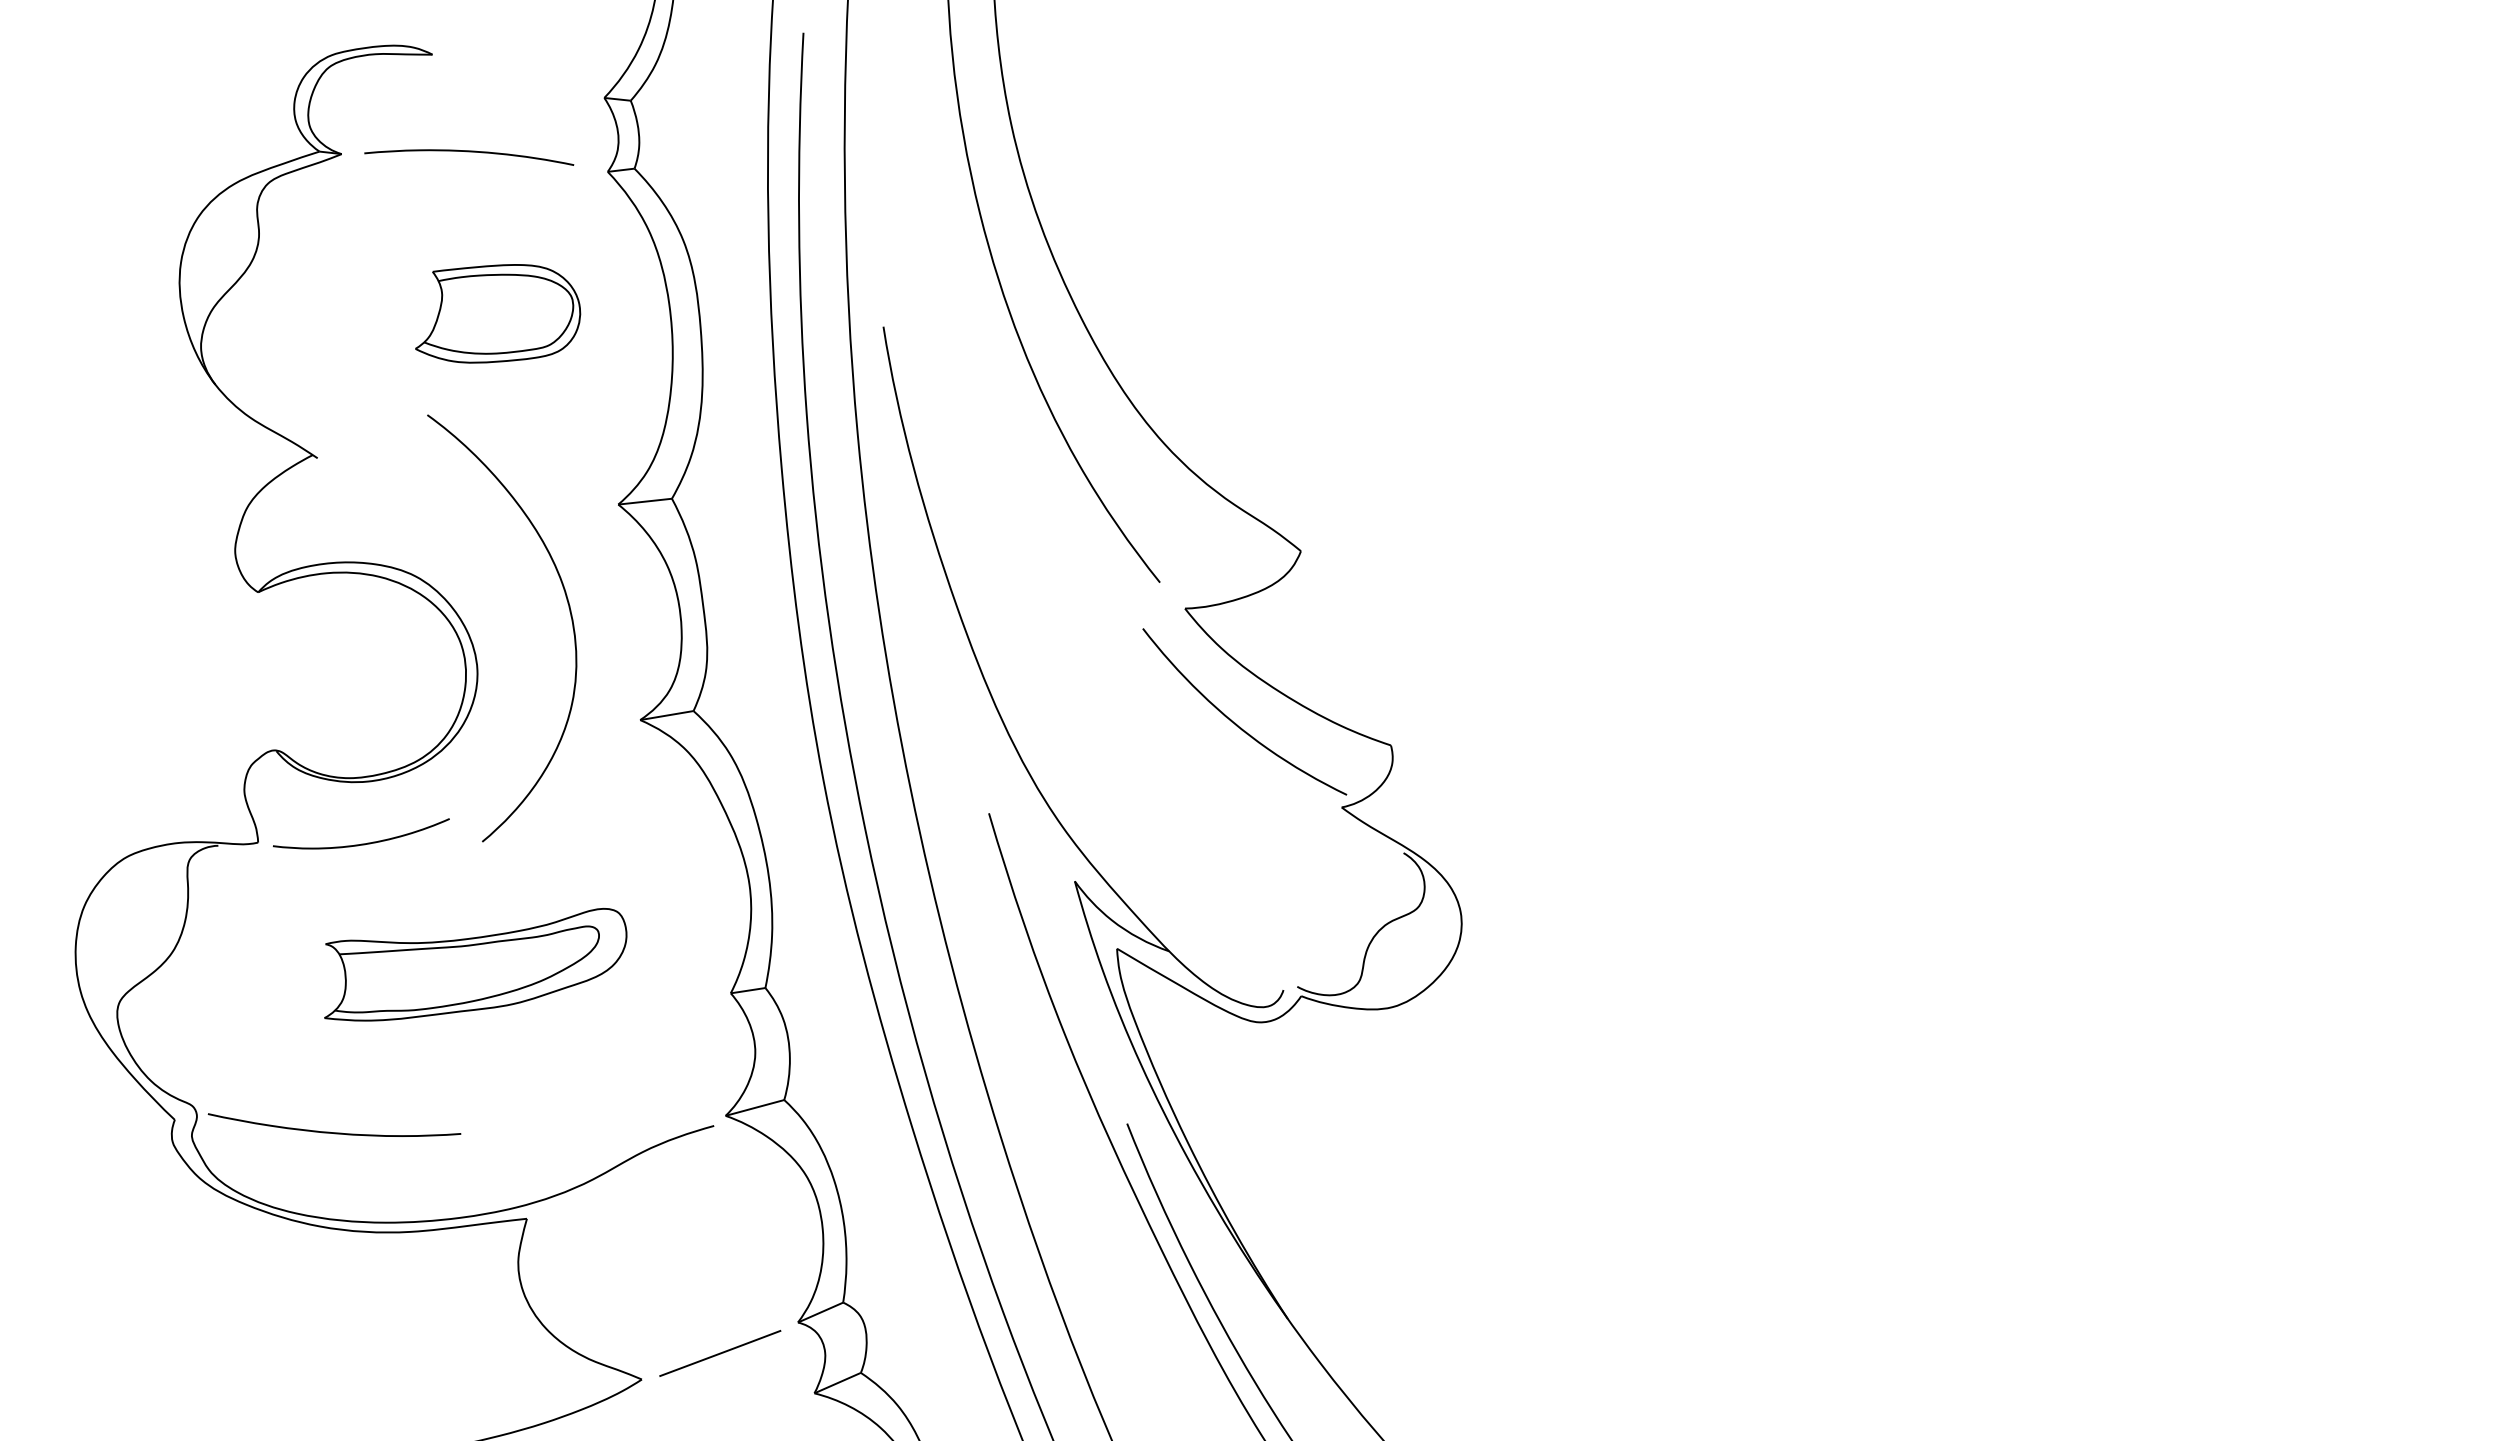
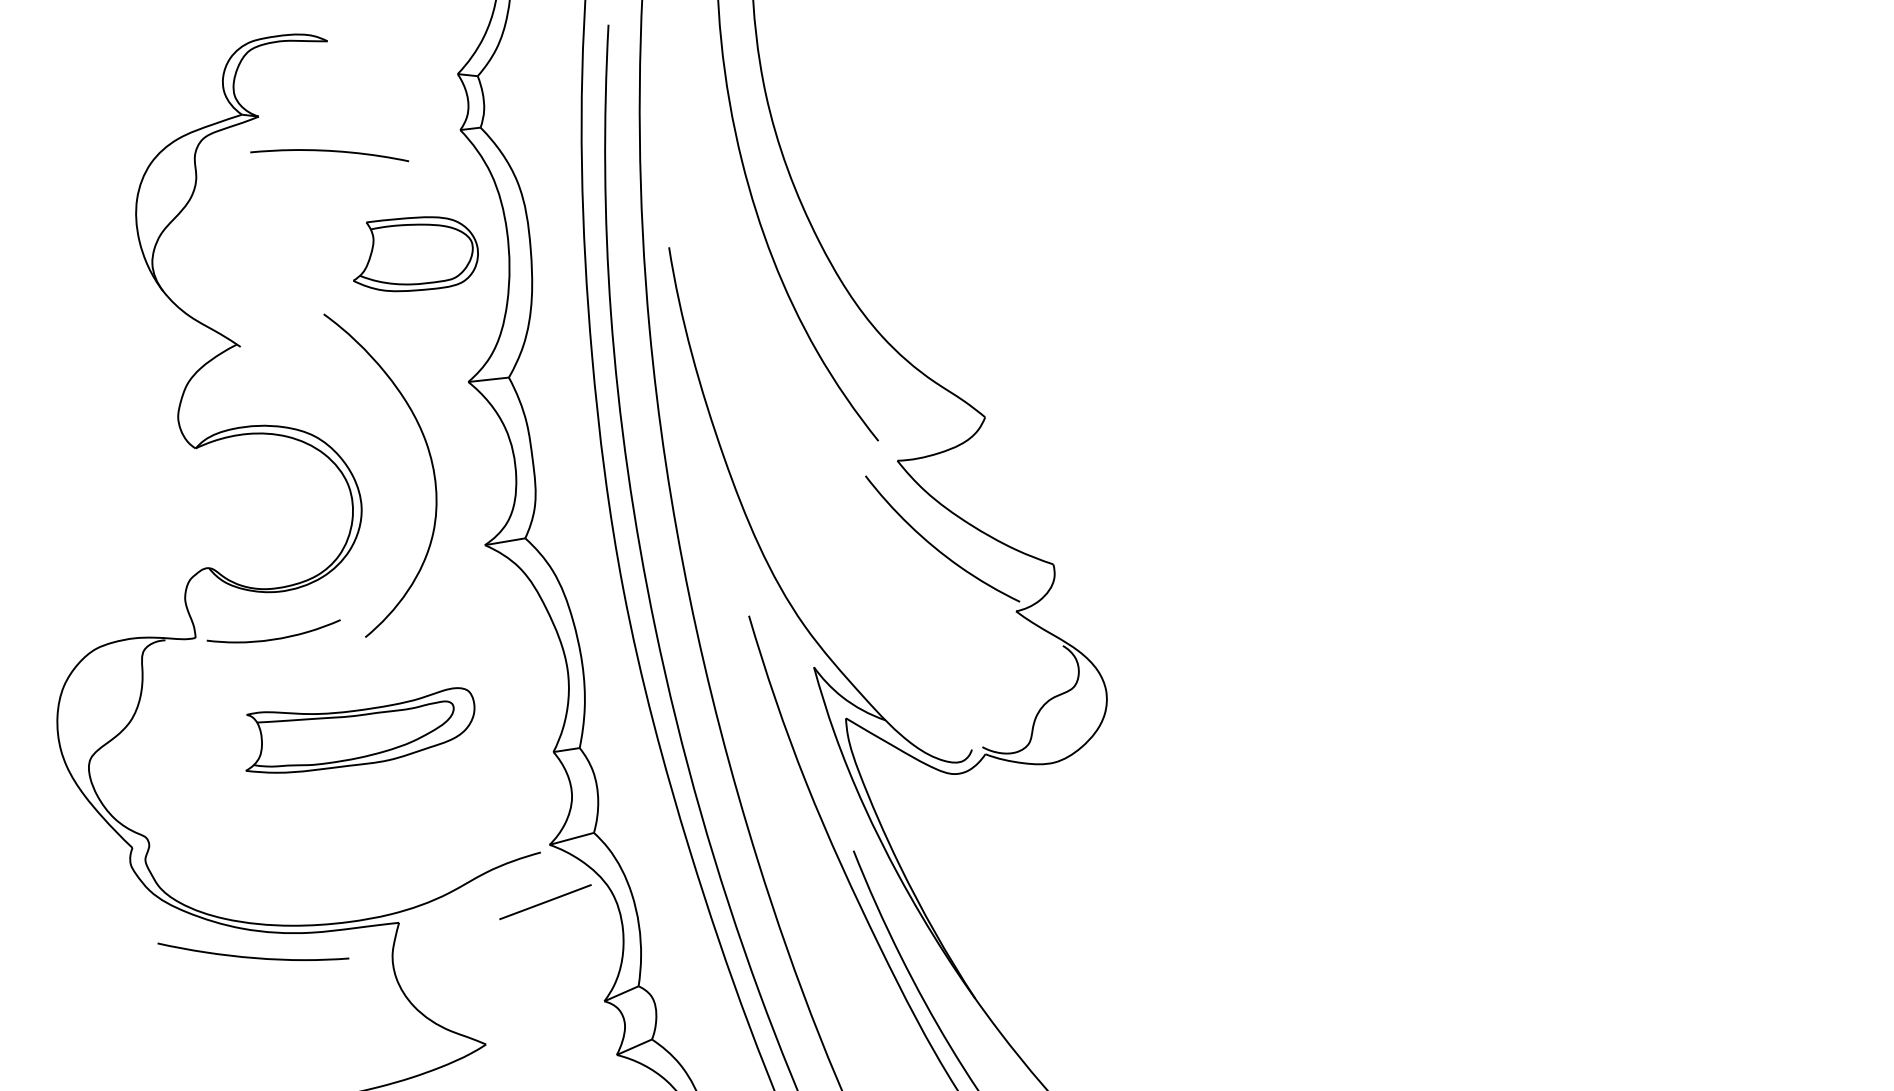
curve: (469, 152) -> (329, 151), moved
part: (498, 313) -> (416, 253), moved
curve: (334, 1132) -> (253, 957), moved
line: (720, 1353) -> (545, 902), moved

